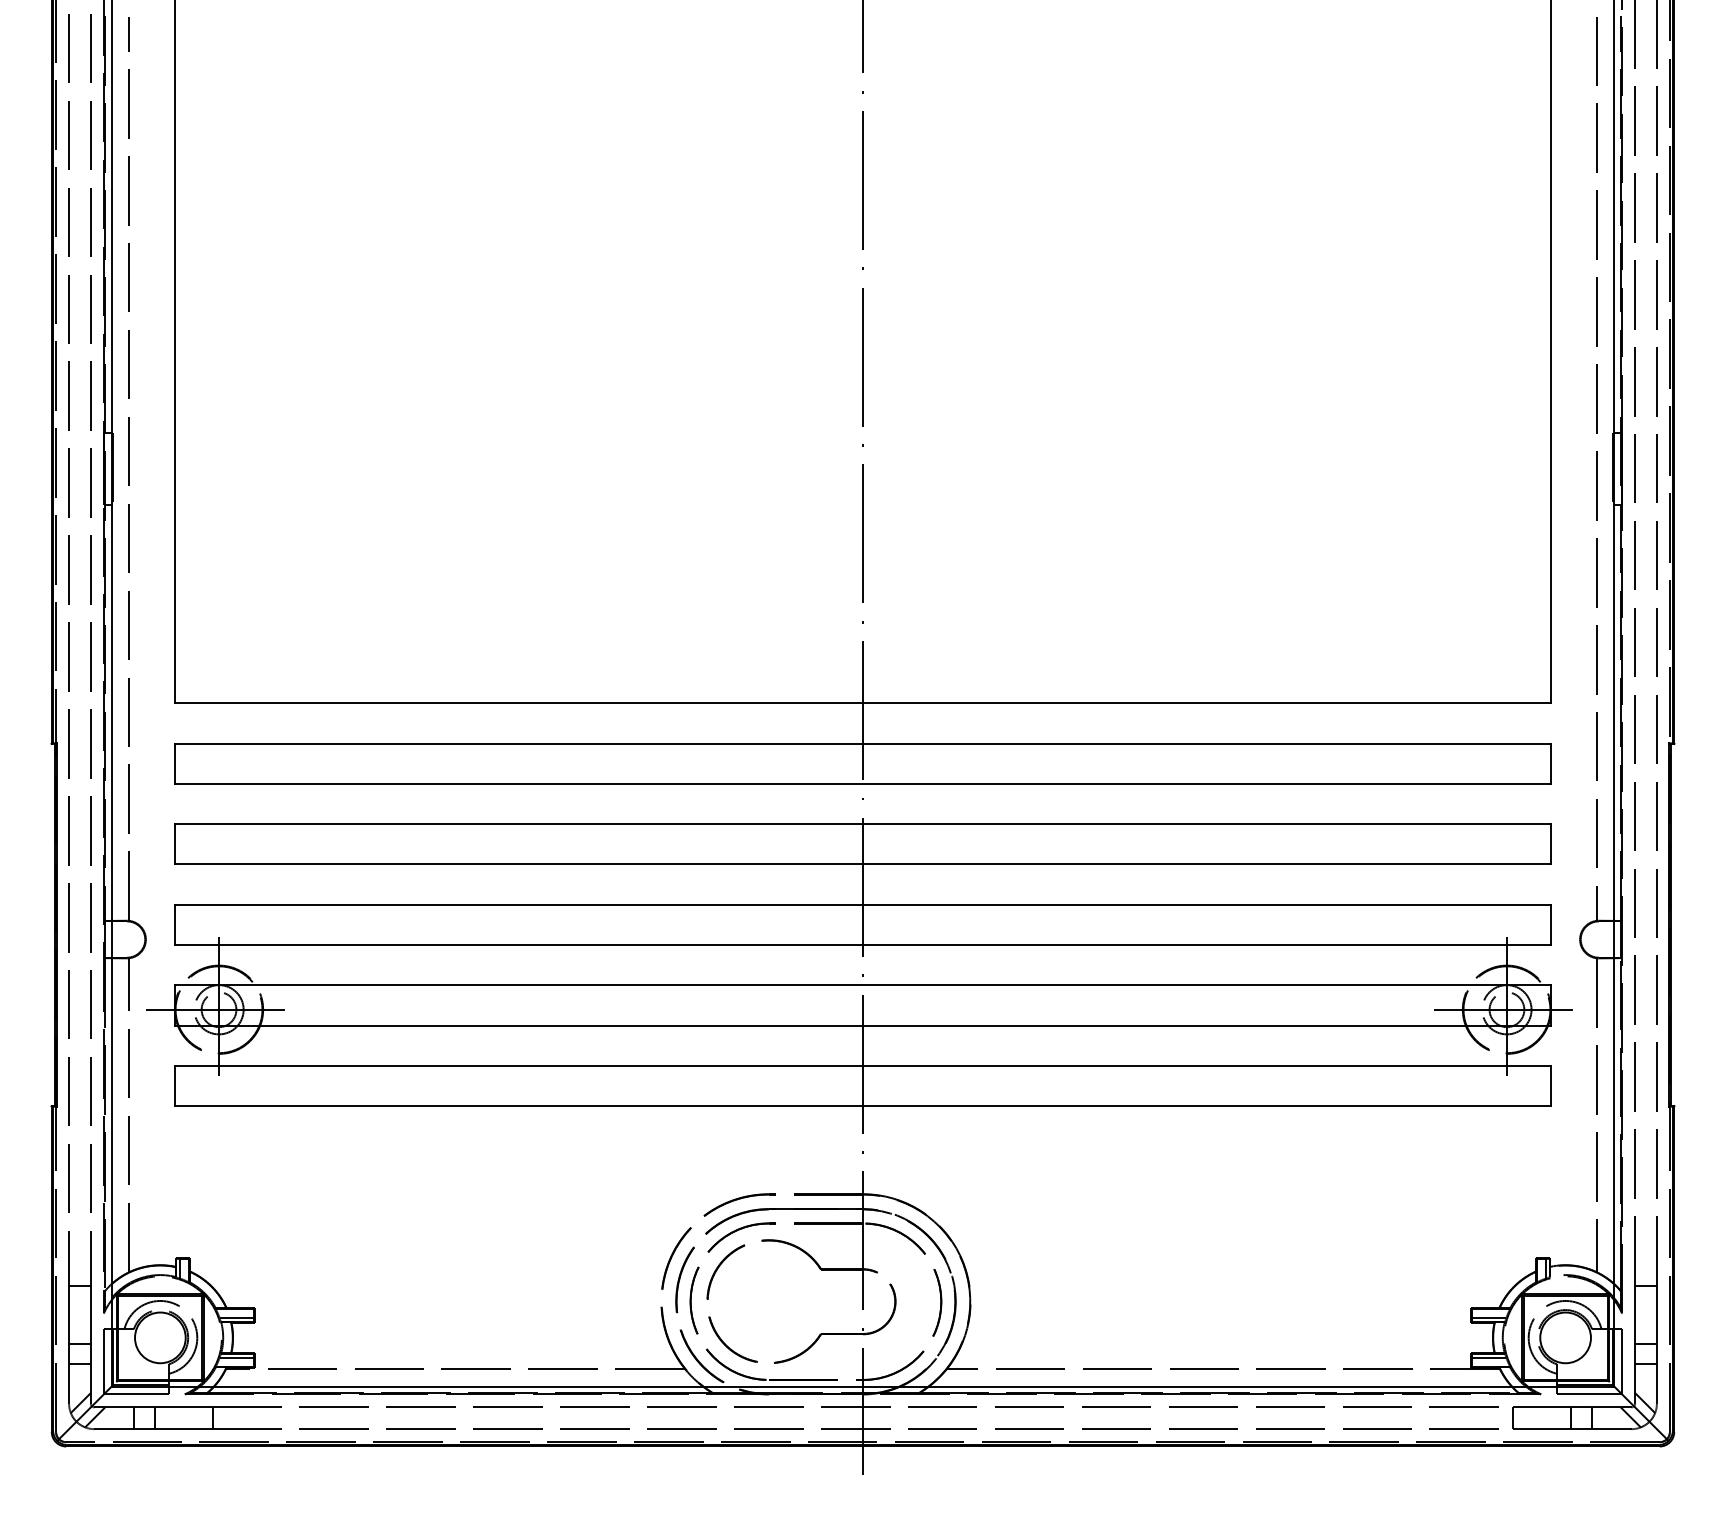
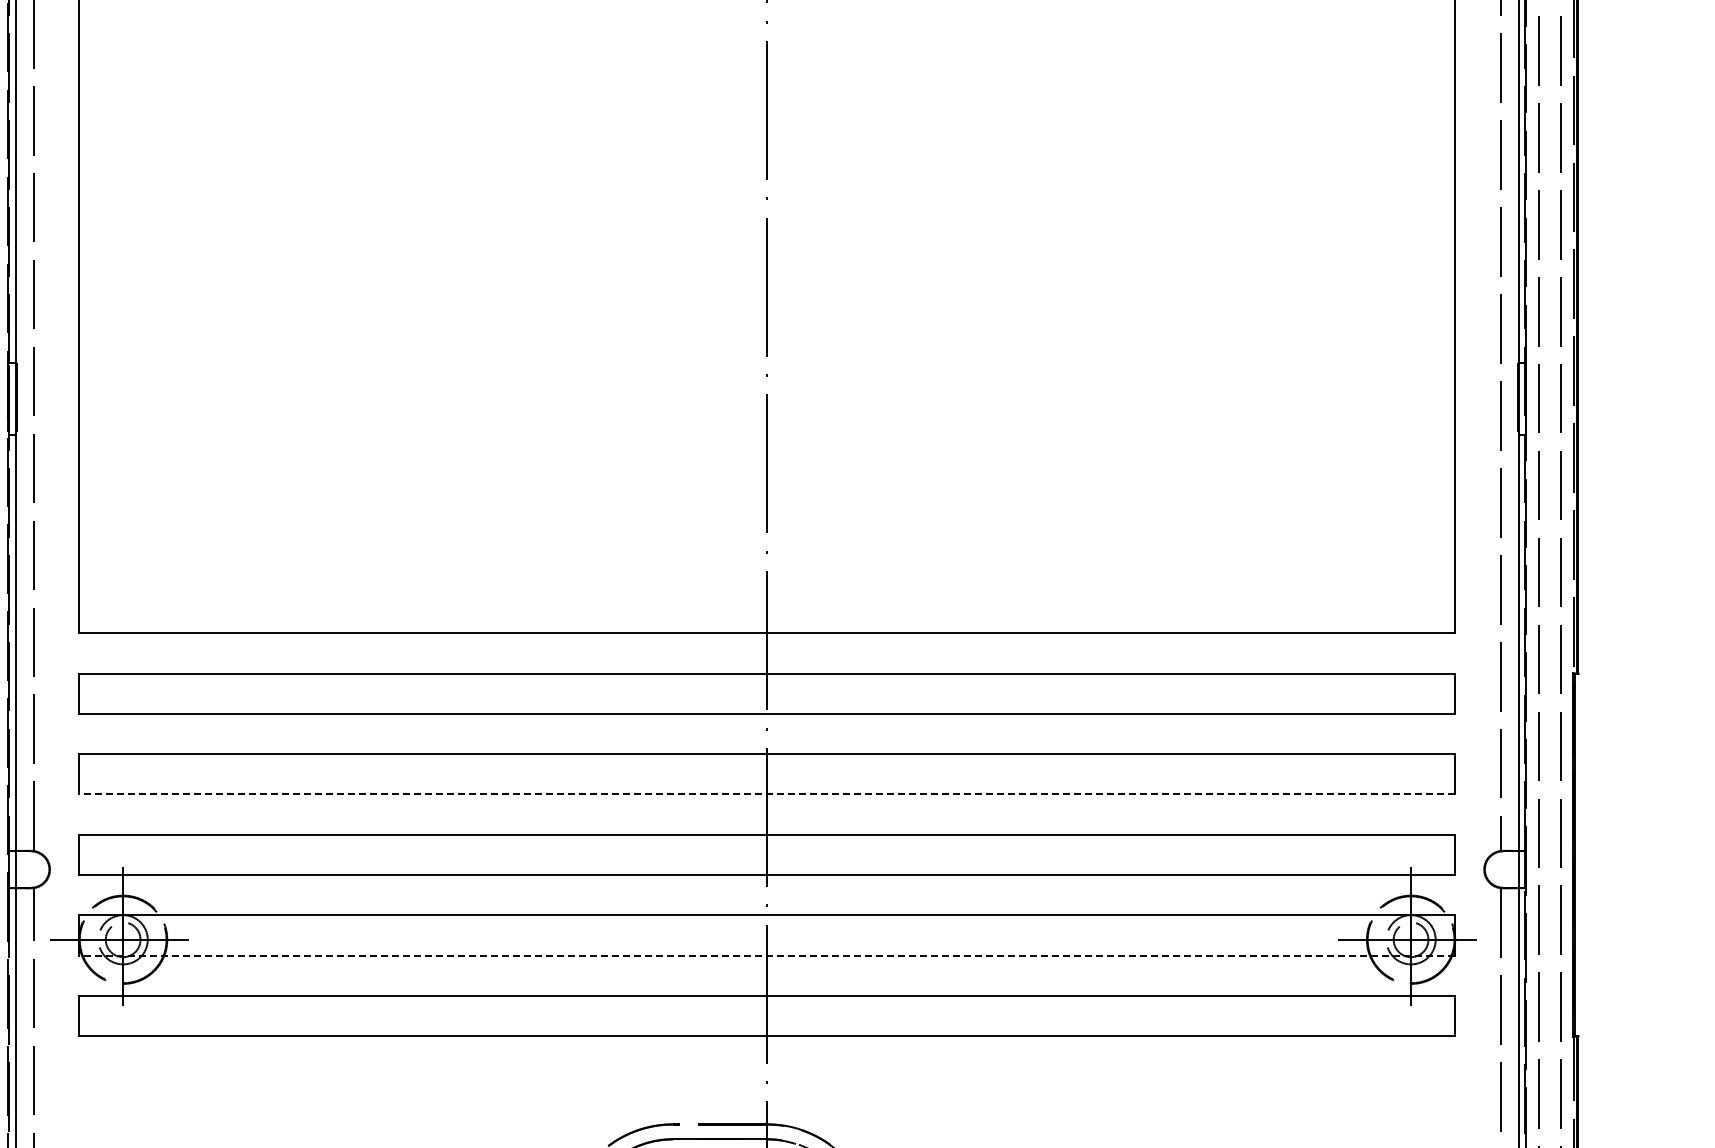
line: (862, 864) -> (766, 794), solid -> dashed
line: (862, 1025) -> (766, 955), solid -> dashed

